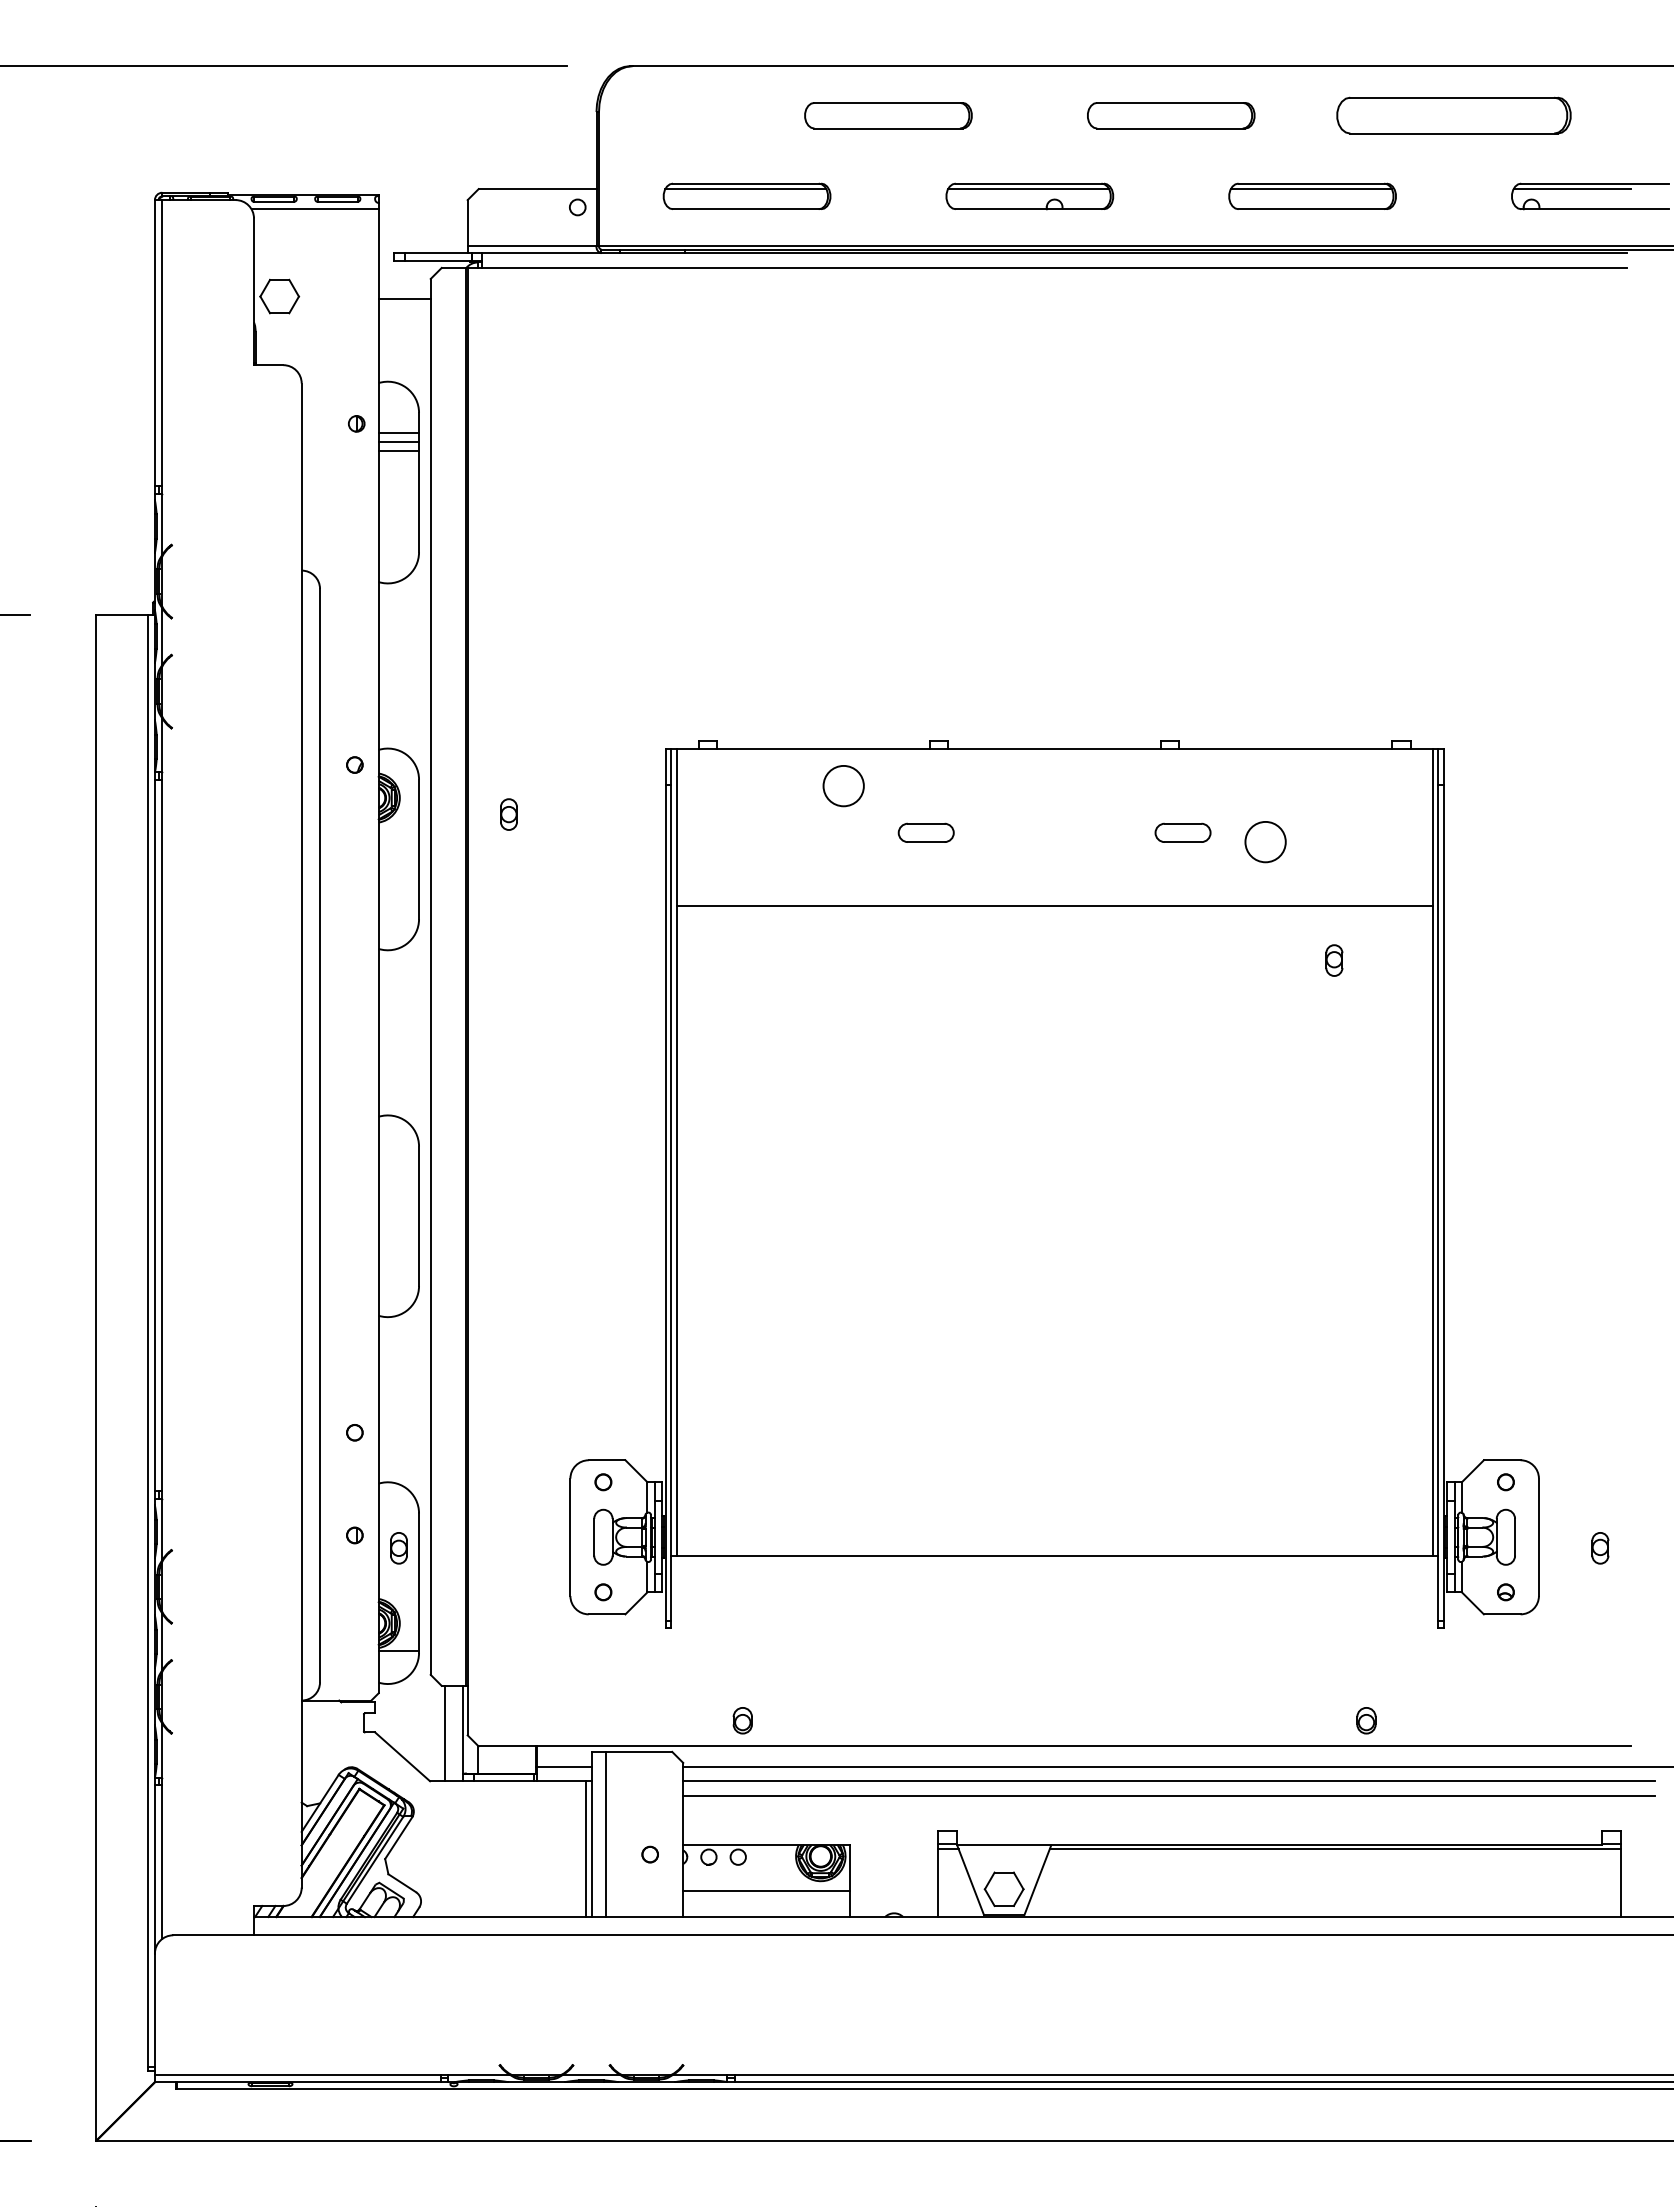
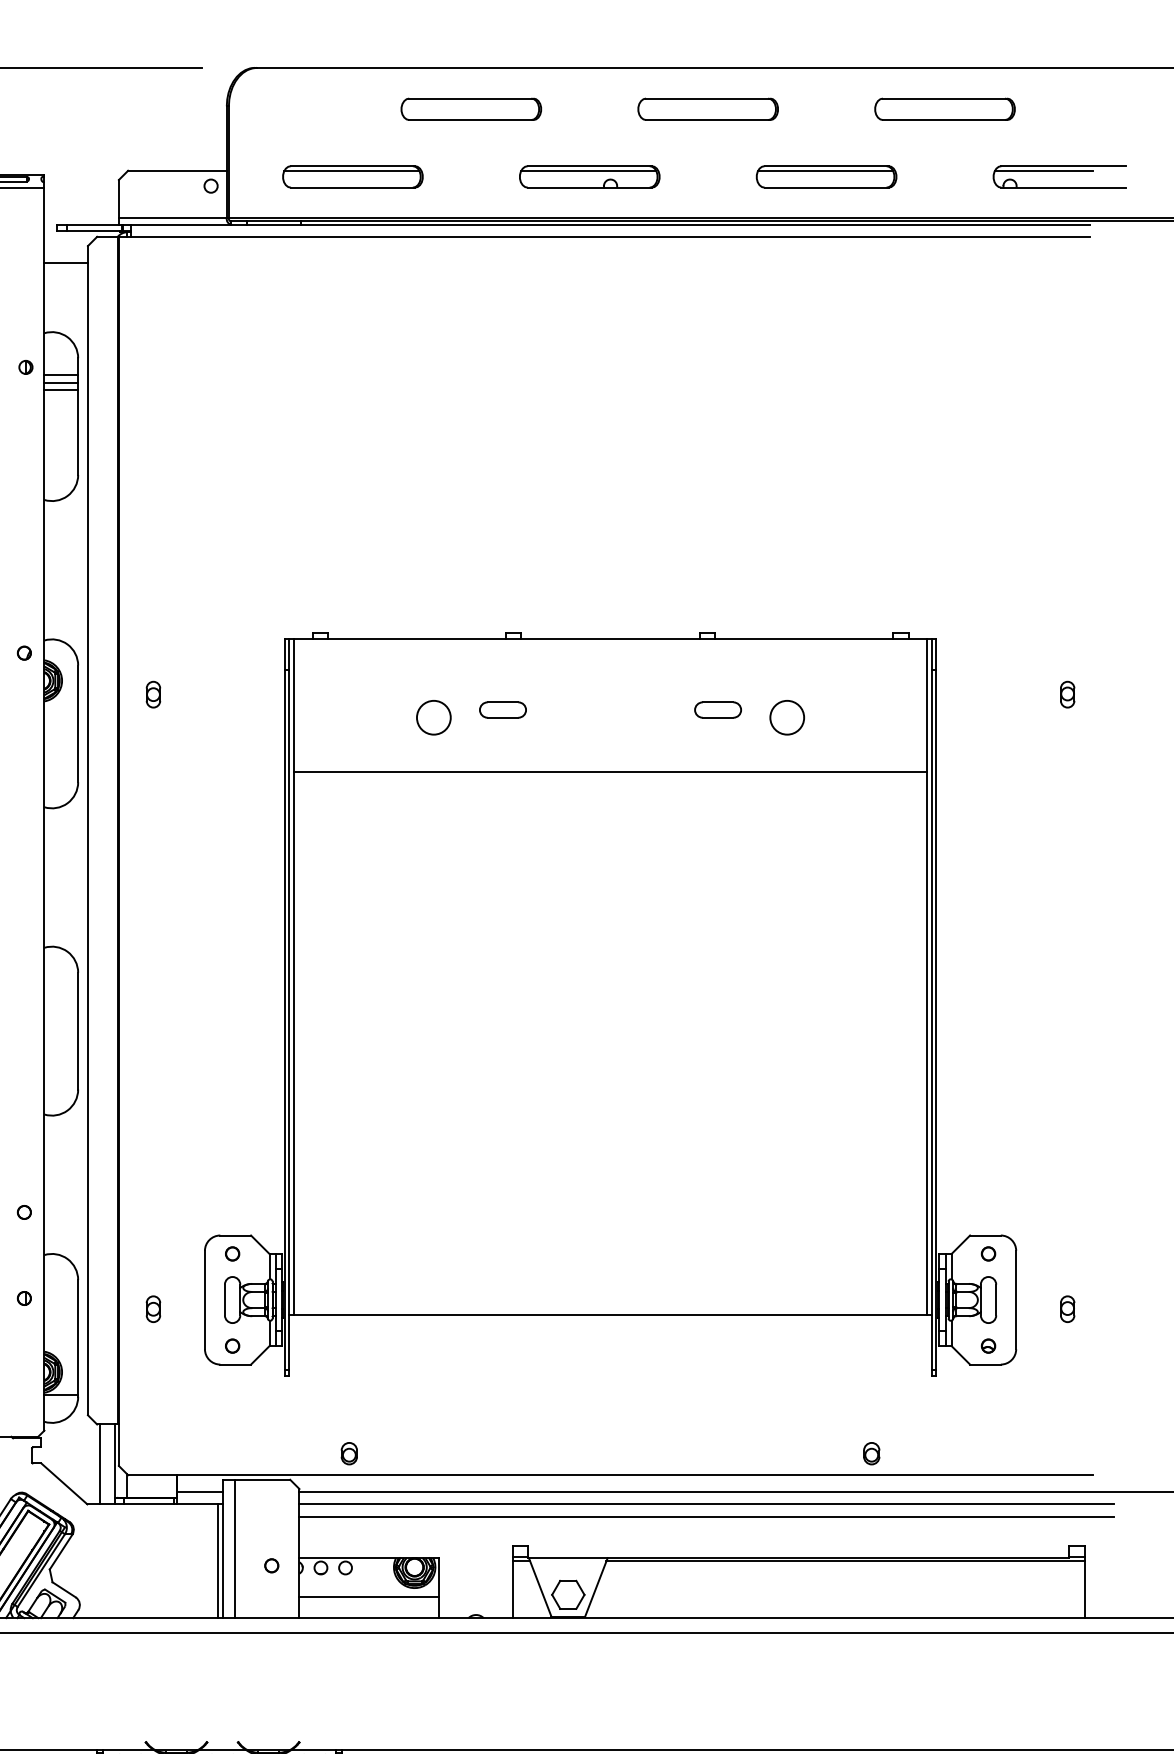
part: (1453, 115) -> (944, 109), size x0.71
circle: (843, 786) -> (433, 718), moved
part: (1334, 960) -> (1067, 694), moved
part: (398, 1548) -> (153, 1309), moved

